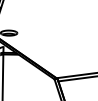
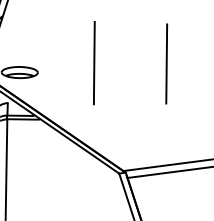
line: (43, 28) -> (94, 62), added
line: (76, 29) -> (167, 64), added

